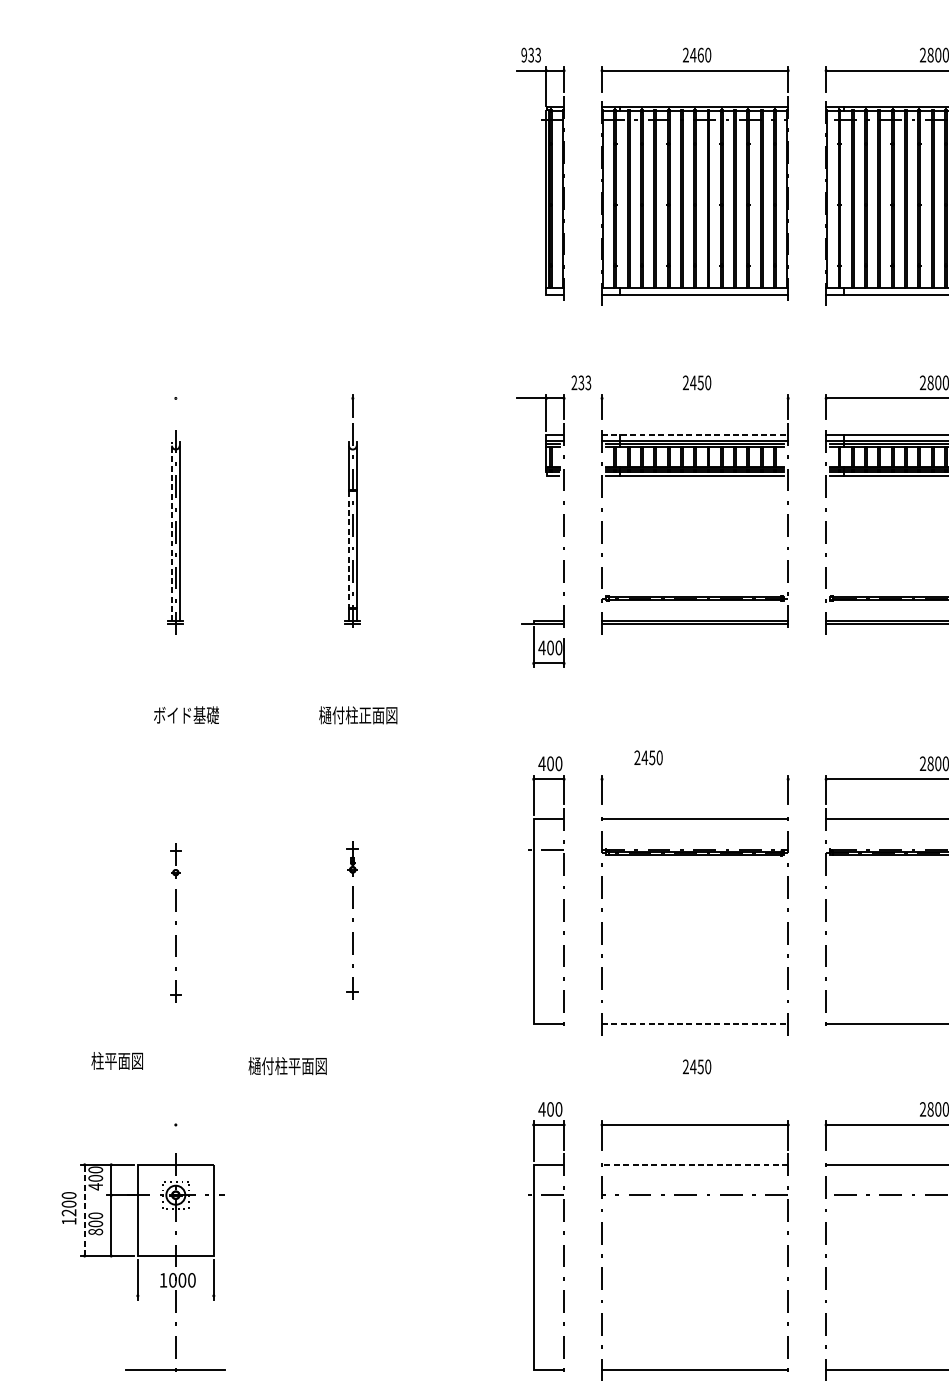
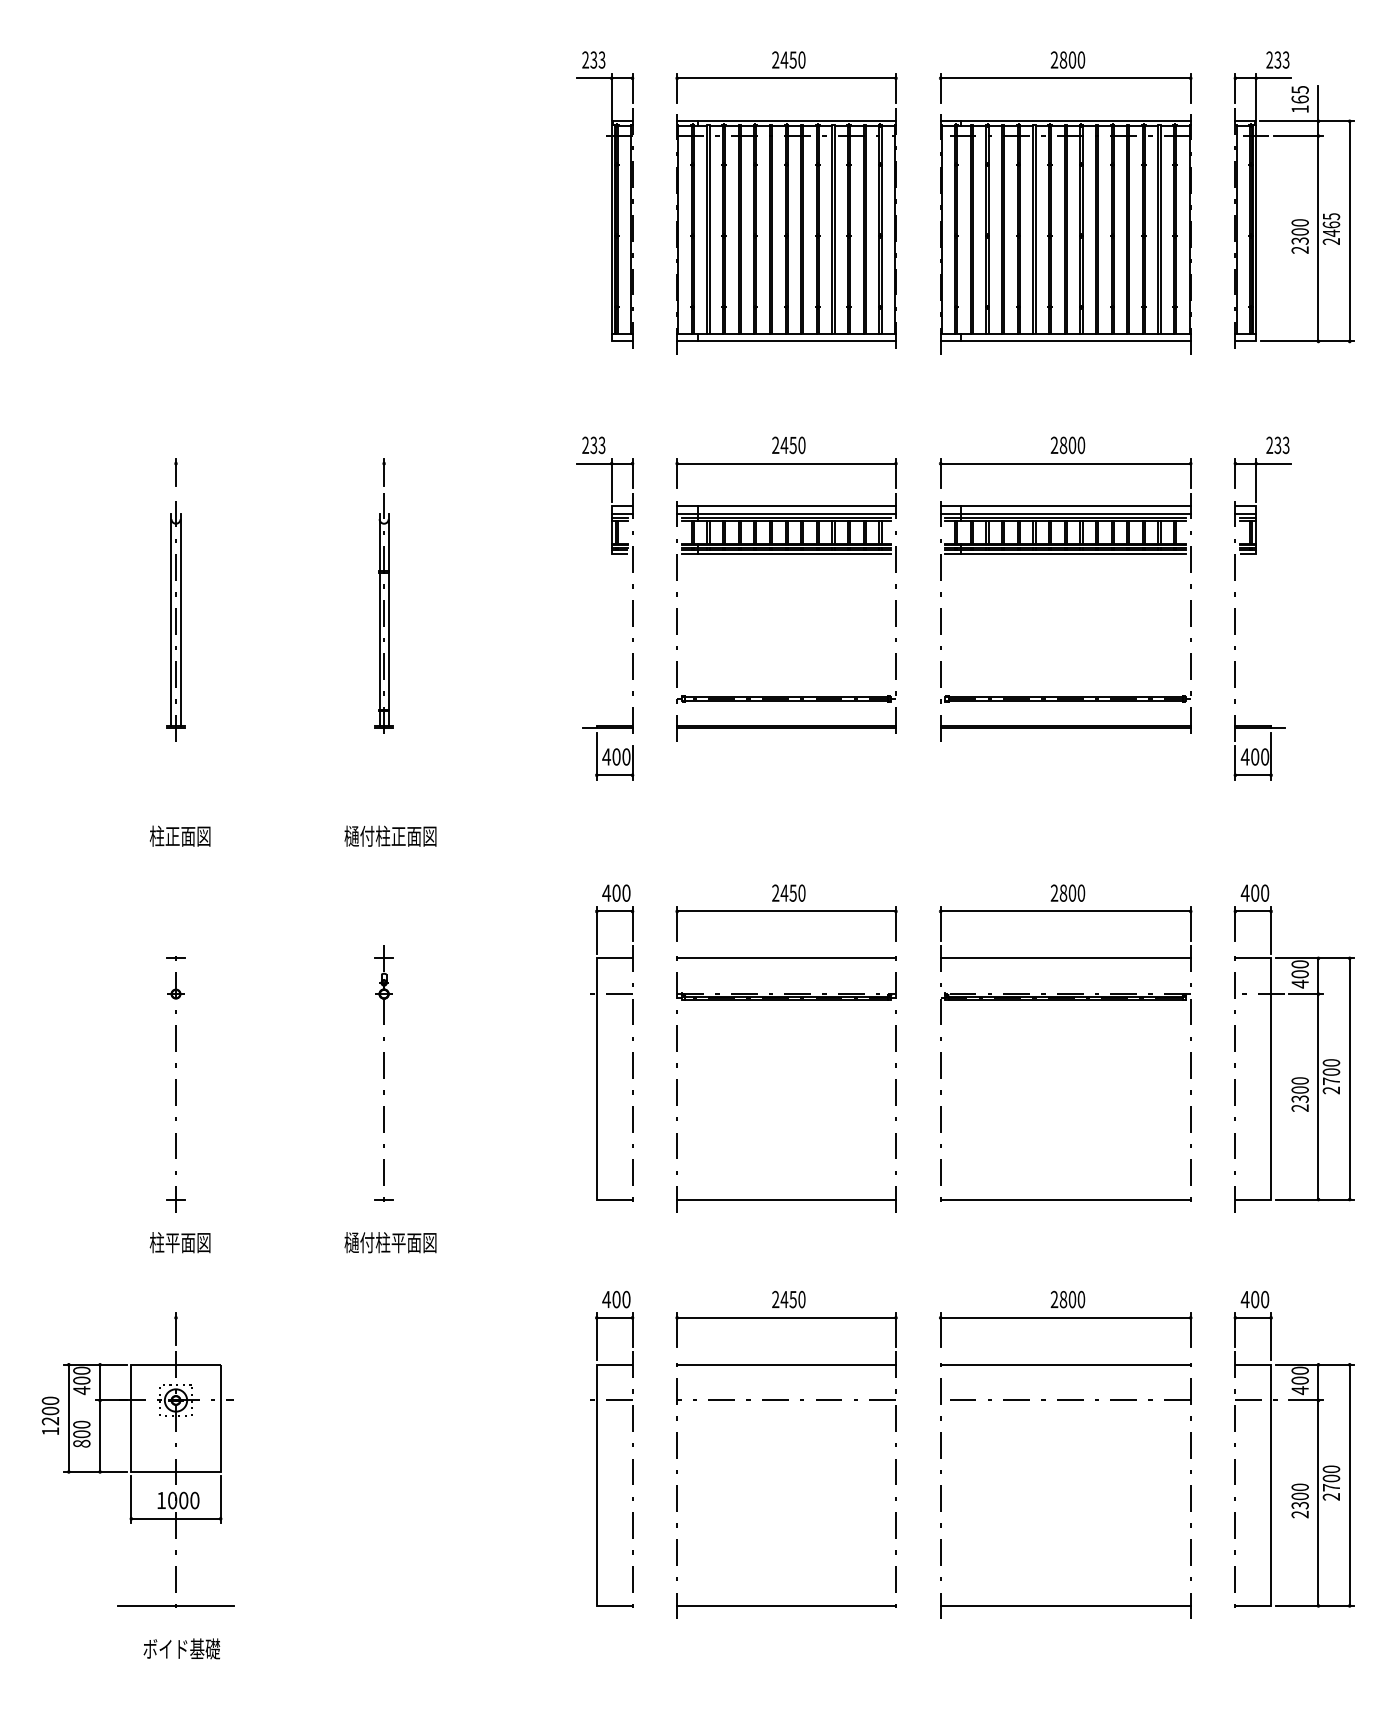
text: (700, 54) -> (792, 59), 2460 -> 2450
text: (524, 55) -> (585, 60), 933 -> 233
text: (581, 383) -> (593, 445), moved
line: (695, 398) -> (786, 463), added
line: (176, 405) -> (176, 472), added
line: (695, 434) -> (787, 506), dashed -> solid
line: (172, 531) -> (171, 620), dashed -> solid
line: (348, 549) -> (379, 641), dashed -> solid
text: (185, 714) -> (187, 835), ボイド基礎 -> 柱正面図
text: (648, 757) -> (788, 892), moved
line: (695, 779) -> (786, 911), added
part: (352, 917) -> (383, 1073), size x1.43
part: (175, 926) -> (175, 1084), size x1.43
line: (695, 1024) -> (787, 1199), dashed -> solid
text: (116, 1060) -> (179, 1242), moved
text: (287, 1065) -> (390, 1242), moved
text: (696, 1066) -> (788, 1299), moved
line: (176, 1133) -> (176, 1328), added
line: (695, 1164) -> (786, 1364), dashed -> solid
line: (84, 1210) -> (68, 1418), dashed -> solid
line: (175, 1295) -> (175, 1518), added

